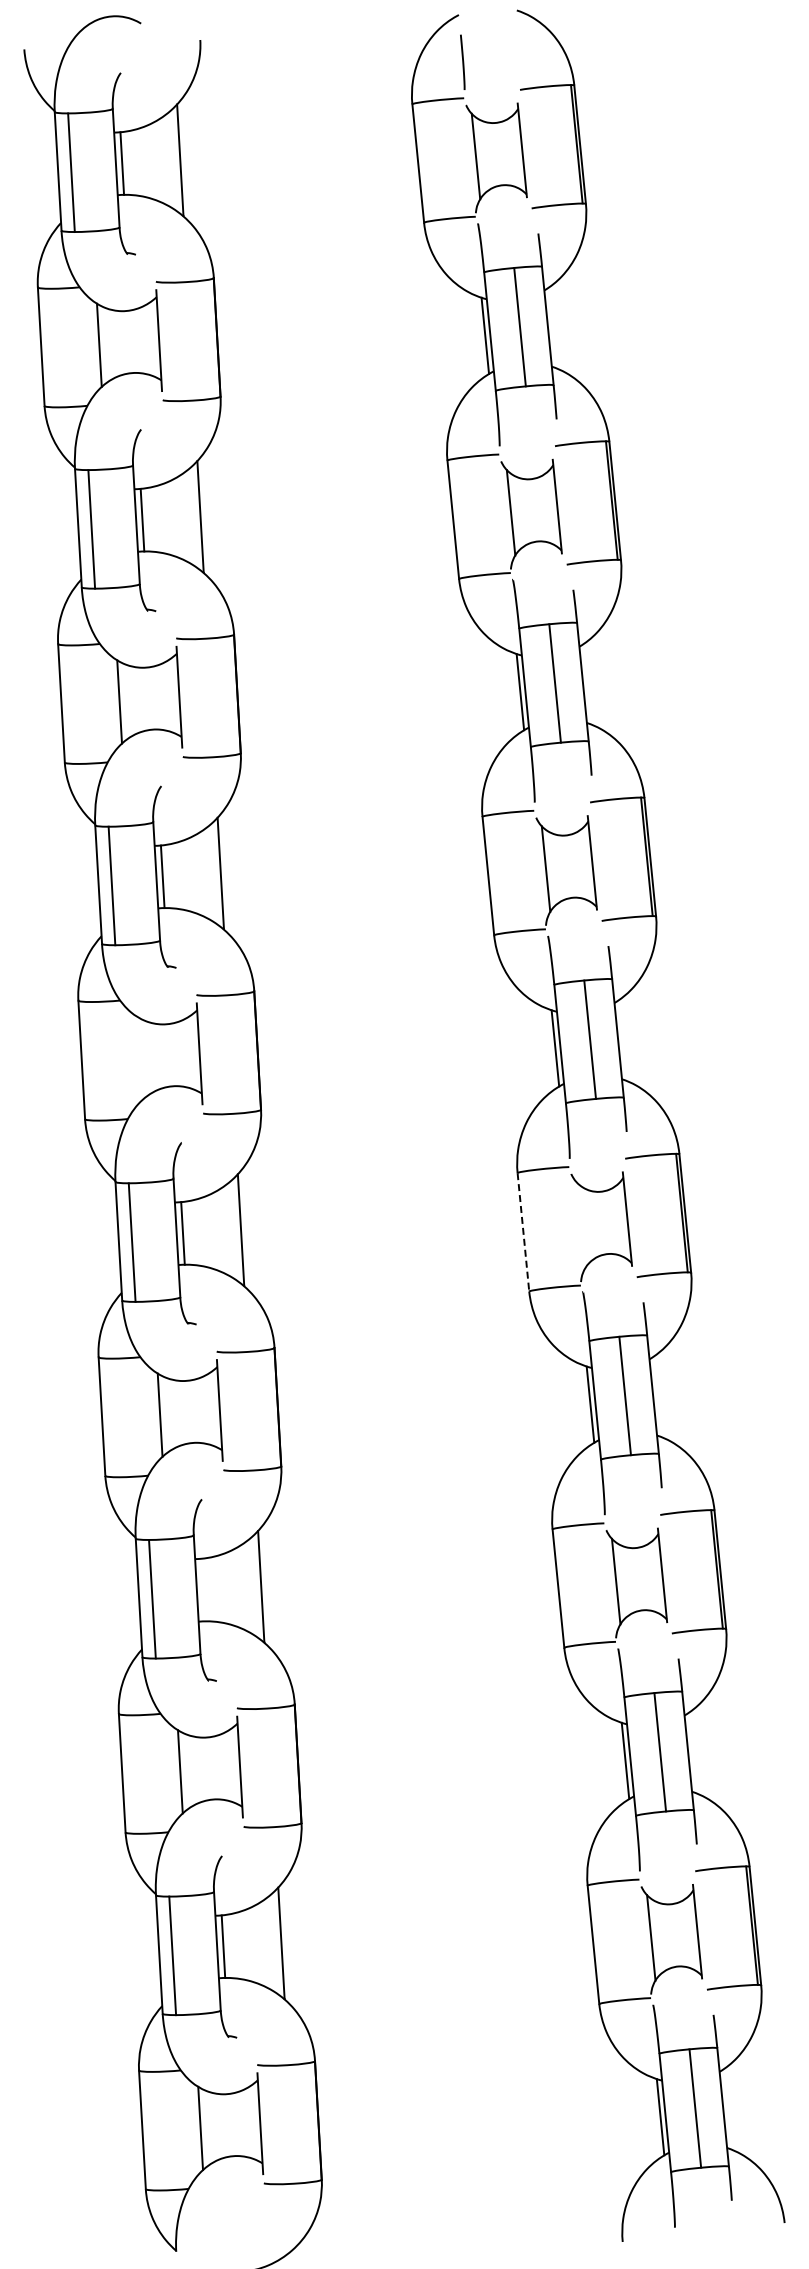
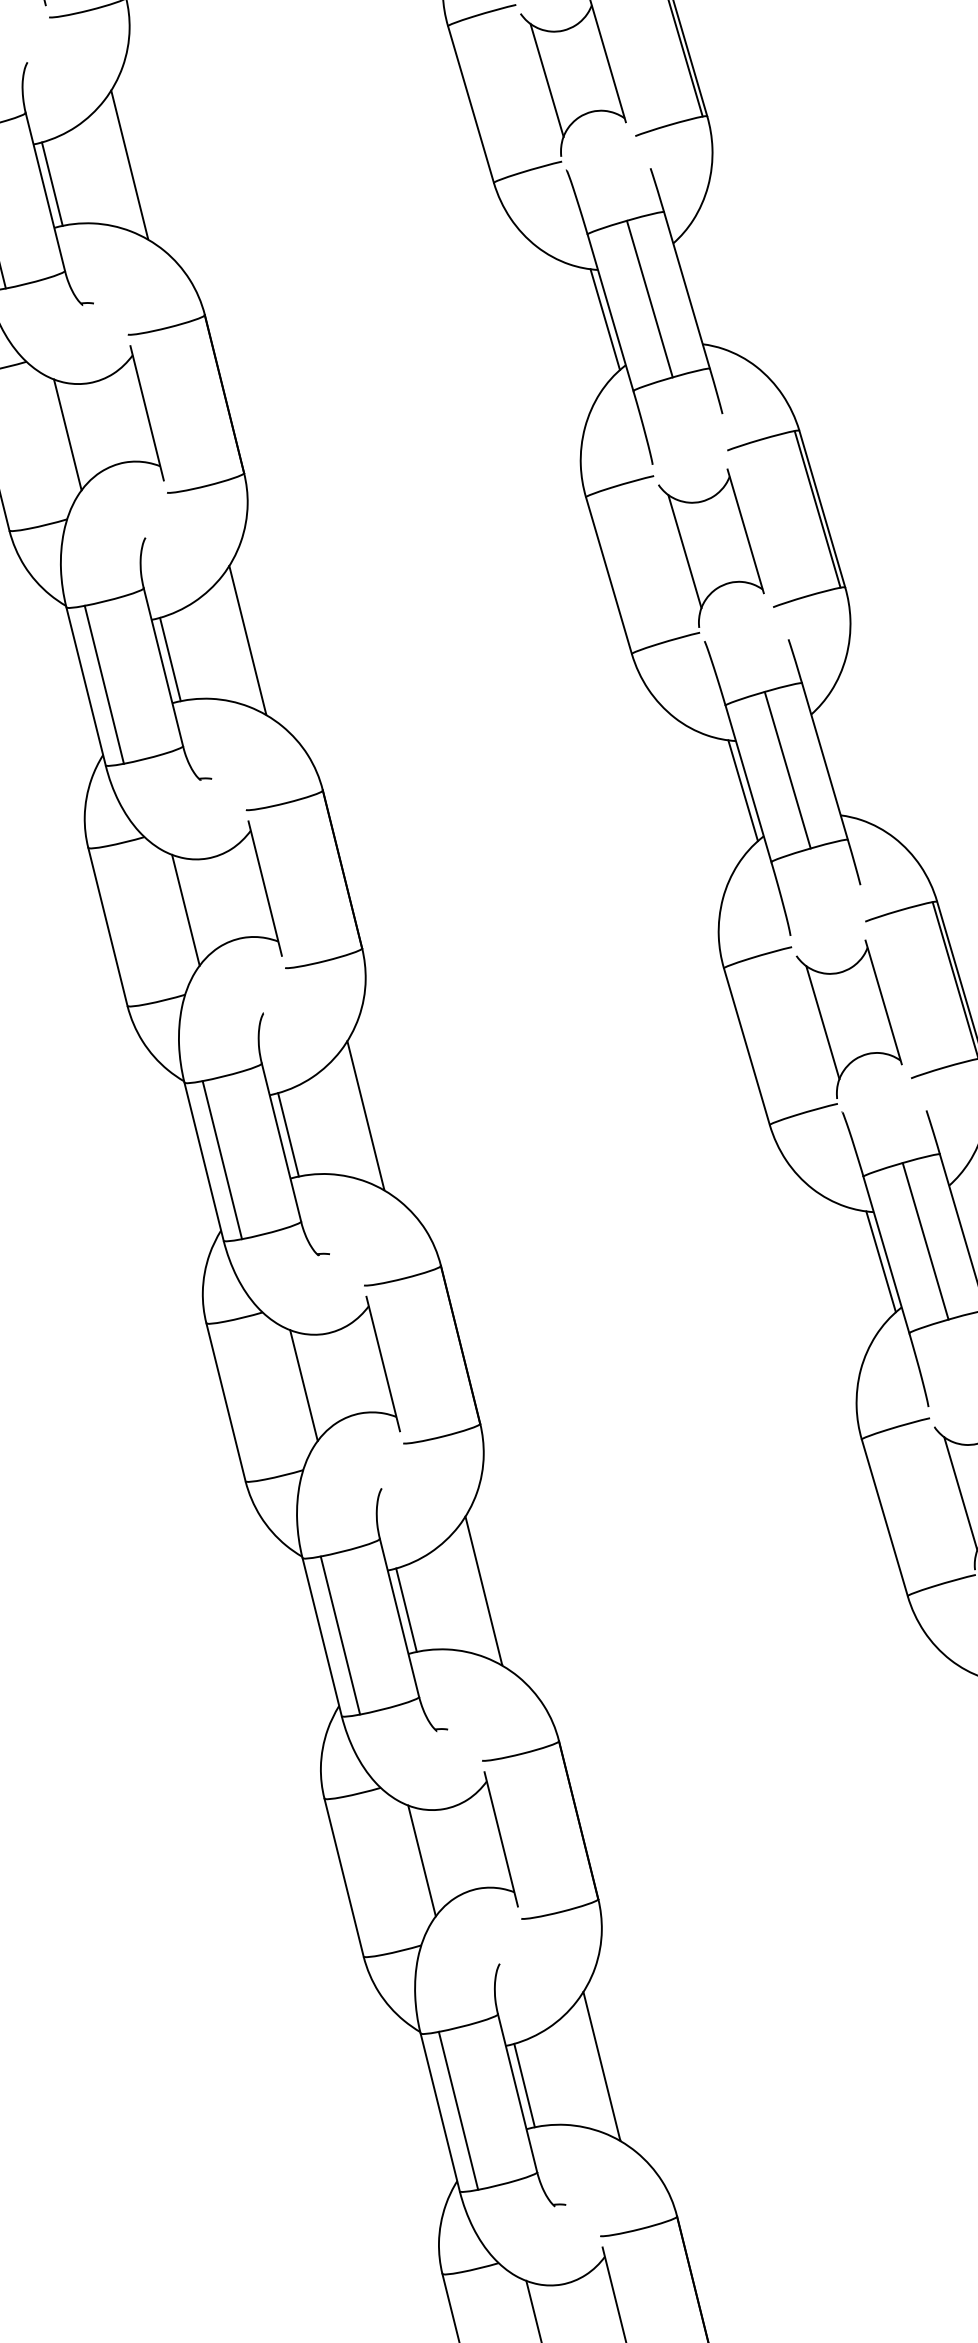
line: (139, 1058) -> (185, 910), added
line: (580, 1225) -> (822, 1022), added
line: (523, 1232) -> (747, 1046), dashed -> solid
line: (202, 1589) -> (405, 1609), added

